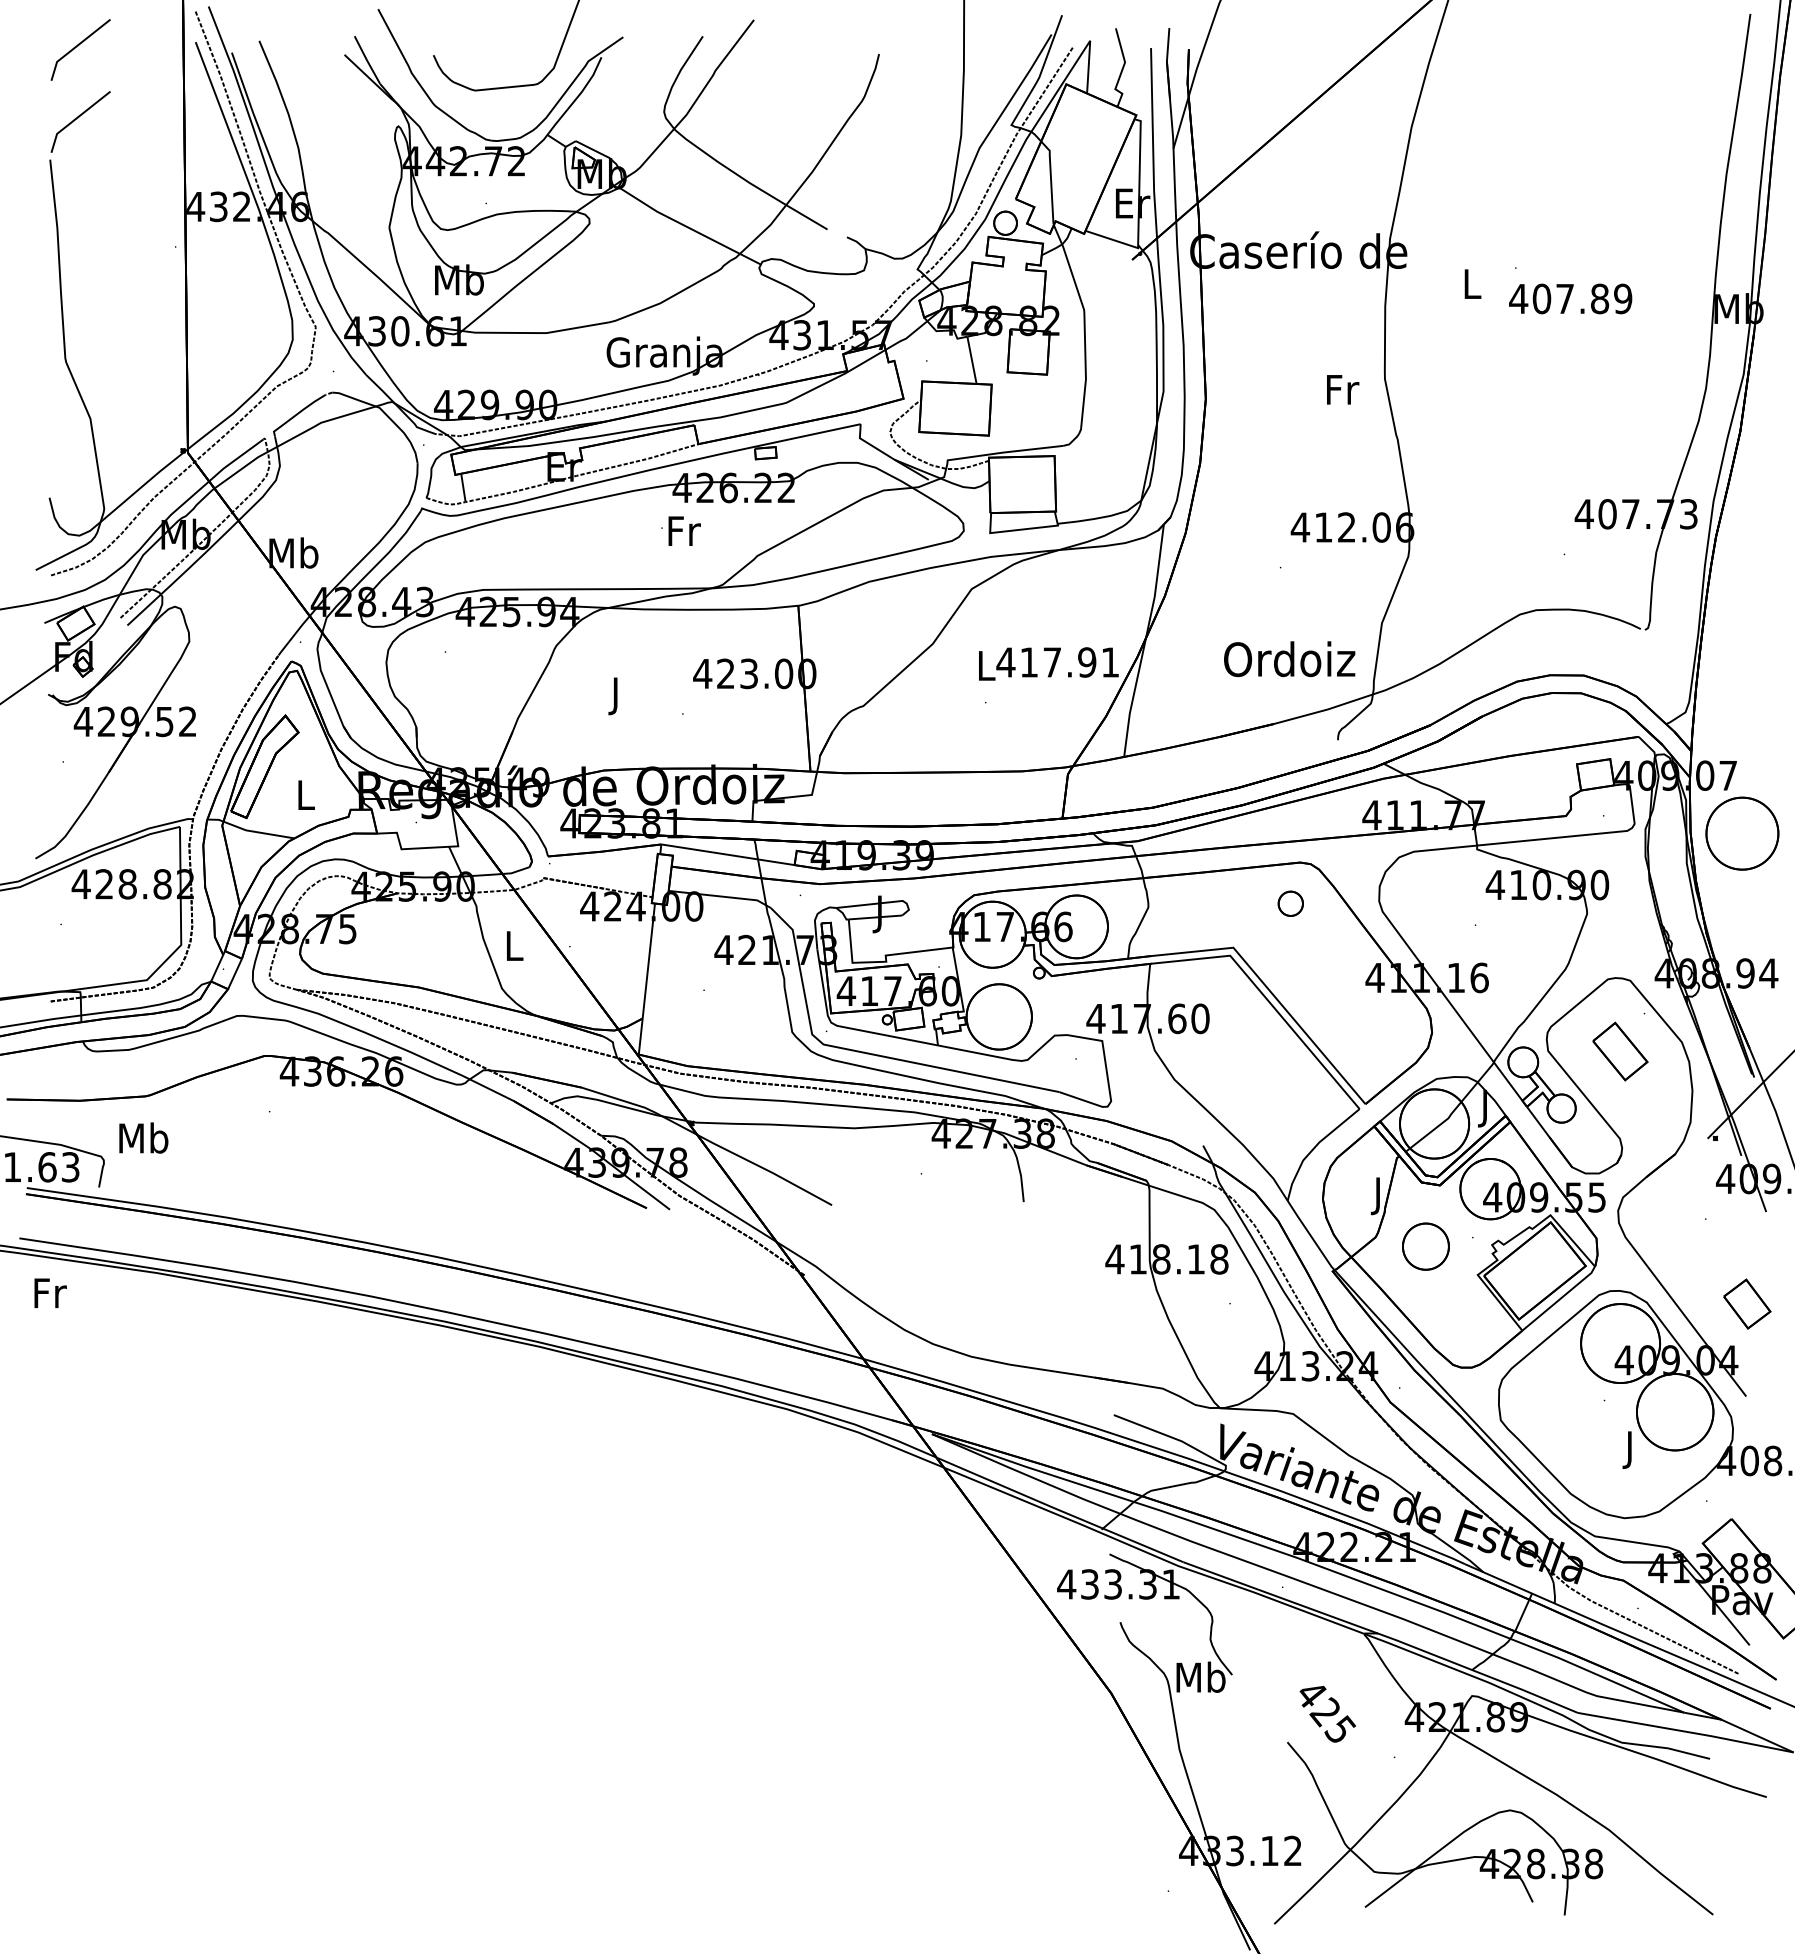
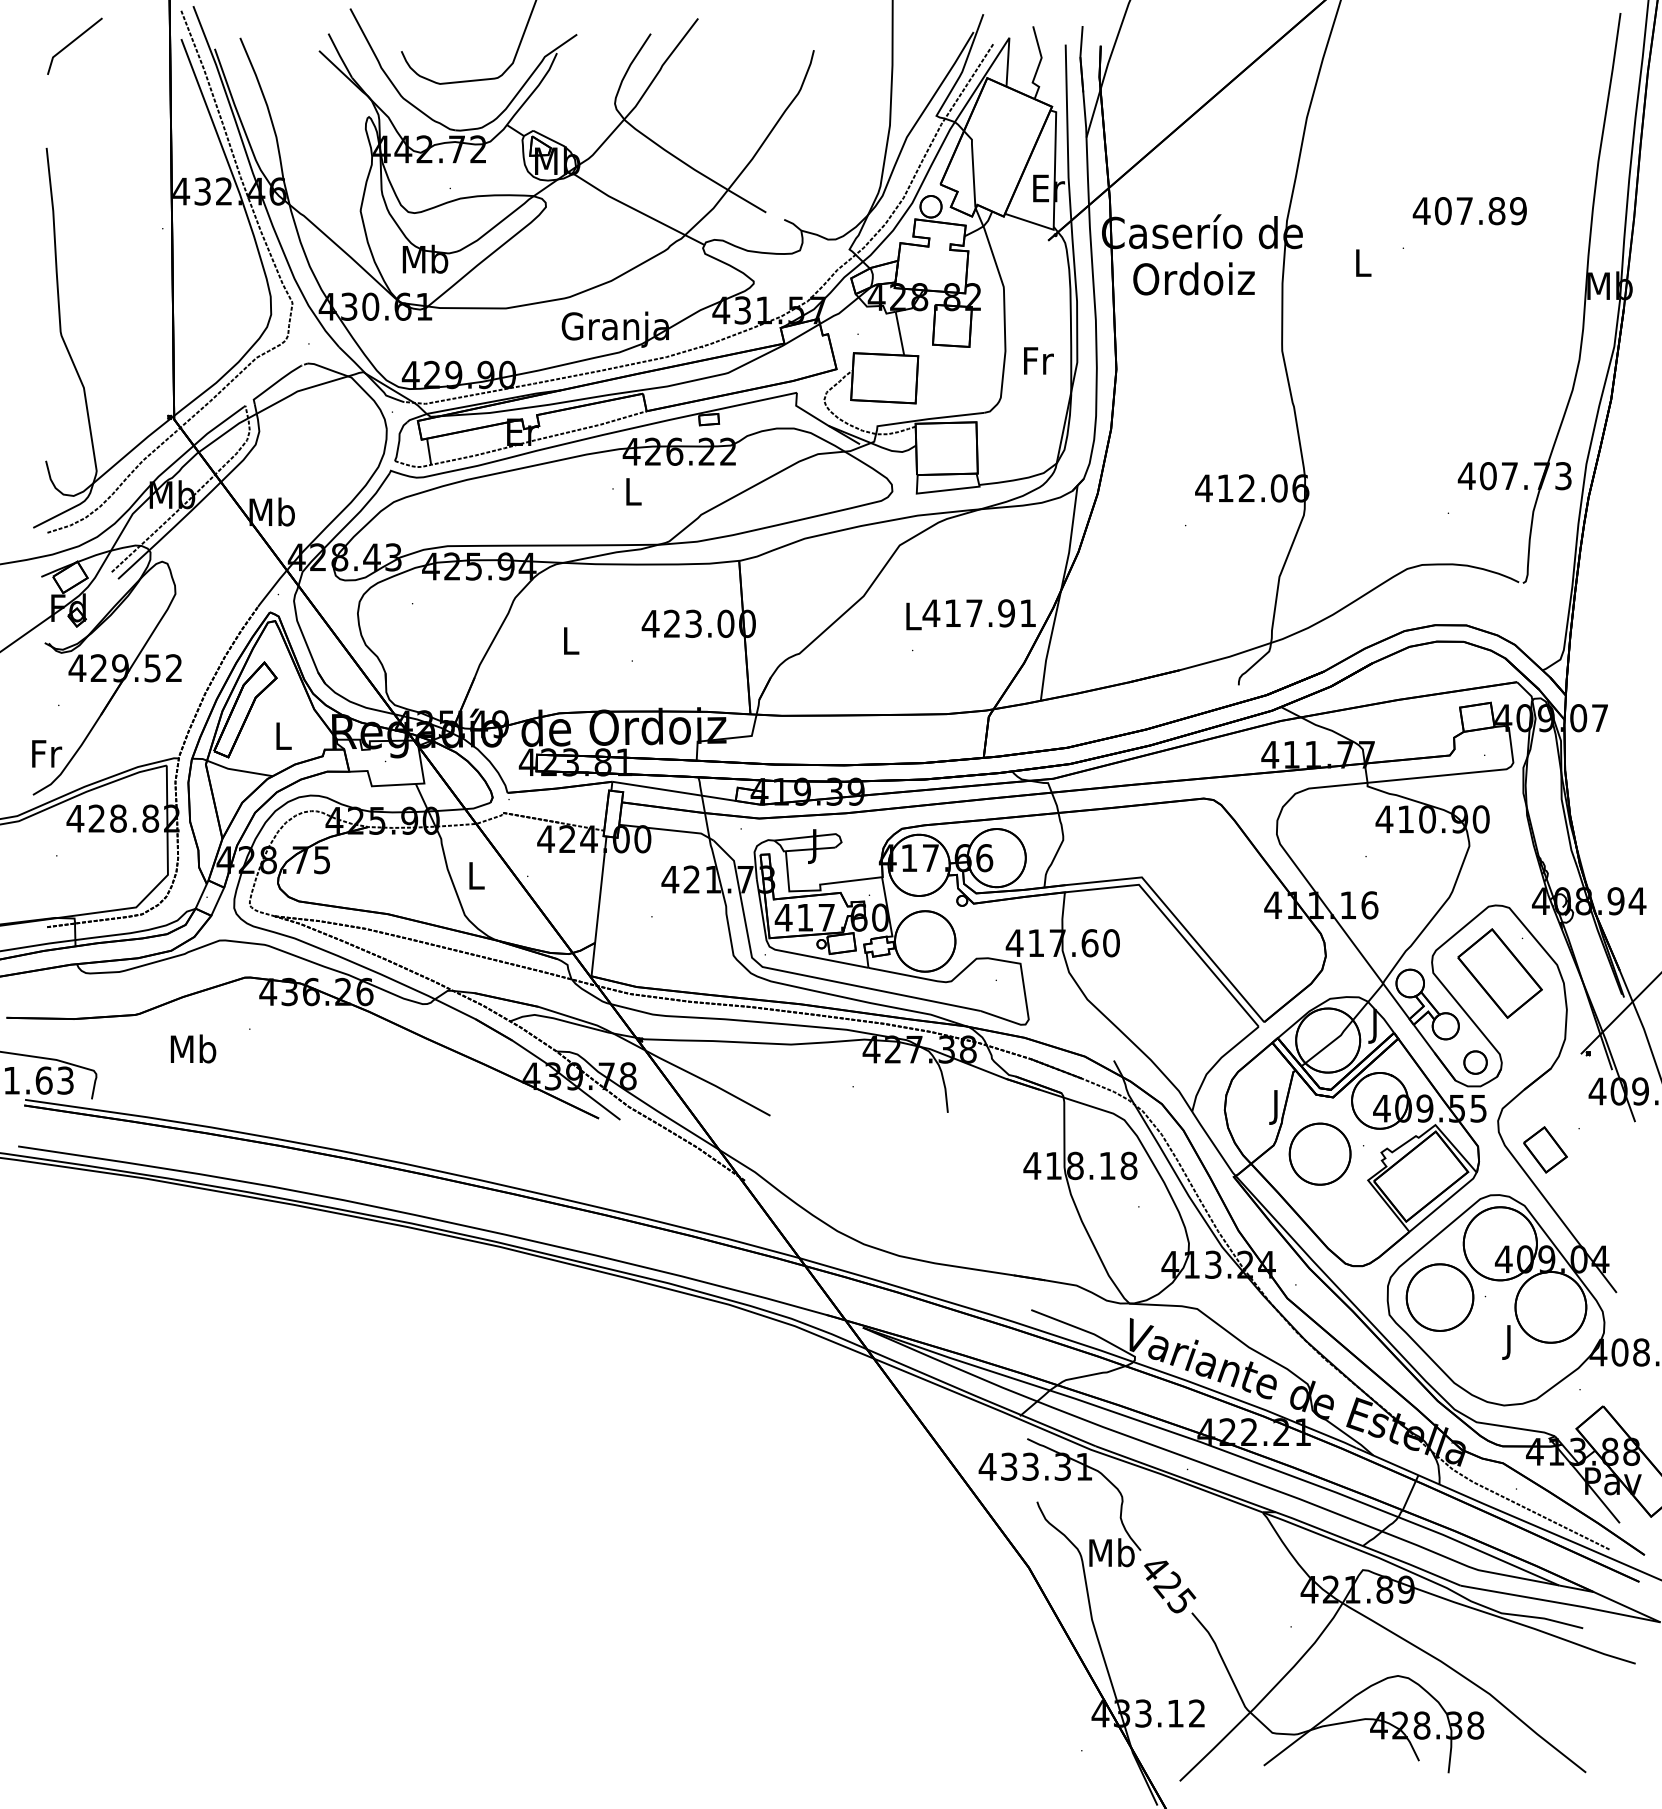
line: (78, 118) -> (72, 109), removed
text: (1570, 298) -> (1469, 210), moved
text: (1343, 389) -> (1039, 360), moved
text: (684, 530) -> (633, 491), Fr -> L
text: (1289, 659) -> (1193, 279), moved
text: (616, 696) -> (570, 644), J -> L
part: (1742, 833) -> (1440, 1297), moved
part: (1290, 903) -> (1475, 1062), moved
part: (1620, 1051) -> (1500, 973), size x1.67
text: (143, 1137) -> (193, 1048), moved
part: (1425, 1246) -> (1319, 1153), size x1.43
text: (50, 1292) -> (46, 753), moved
part: (1747, 1303) -> (1545, 1149), moved
text: (1327, 1714) -> (1169, 1587), moved

